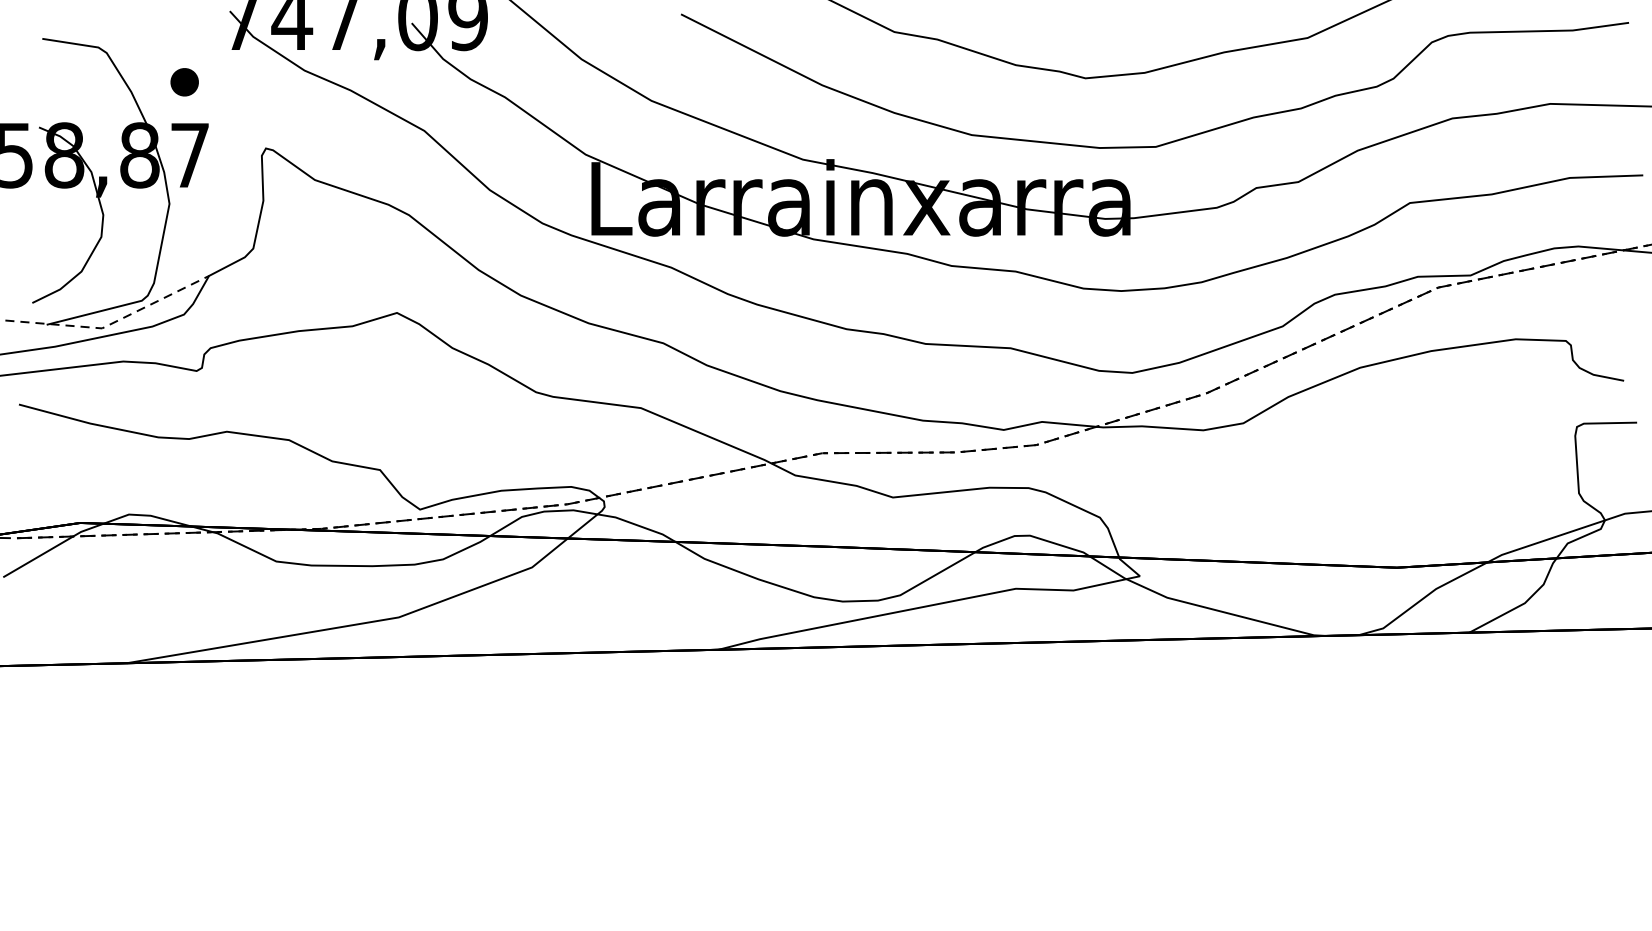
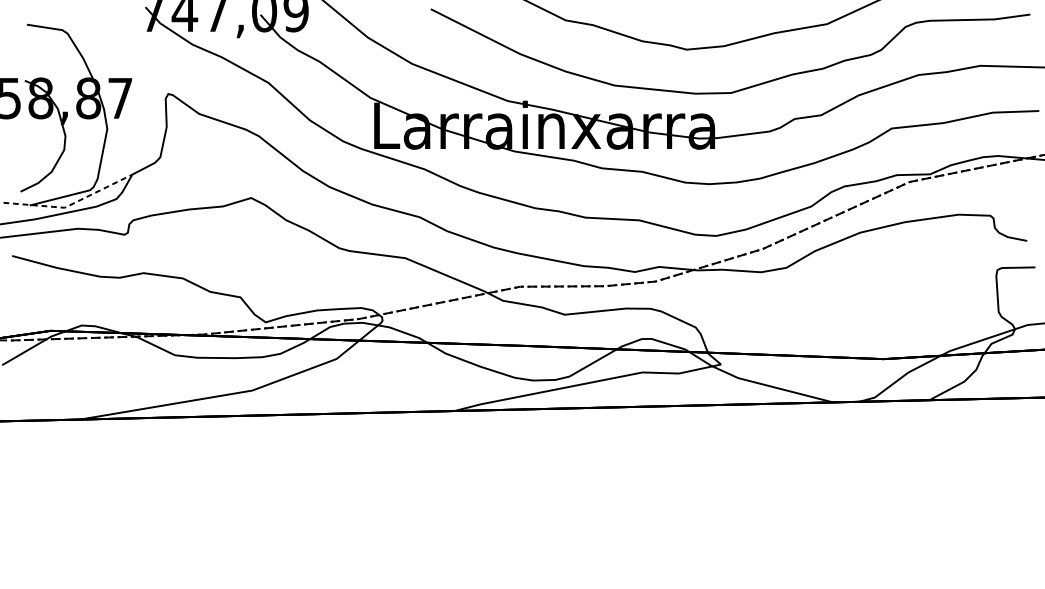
part: (183, 81) -> (116, 51), removed

